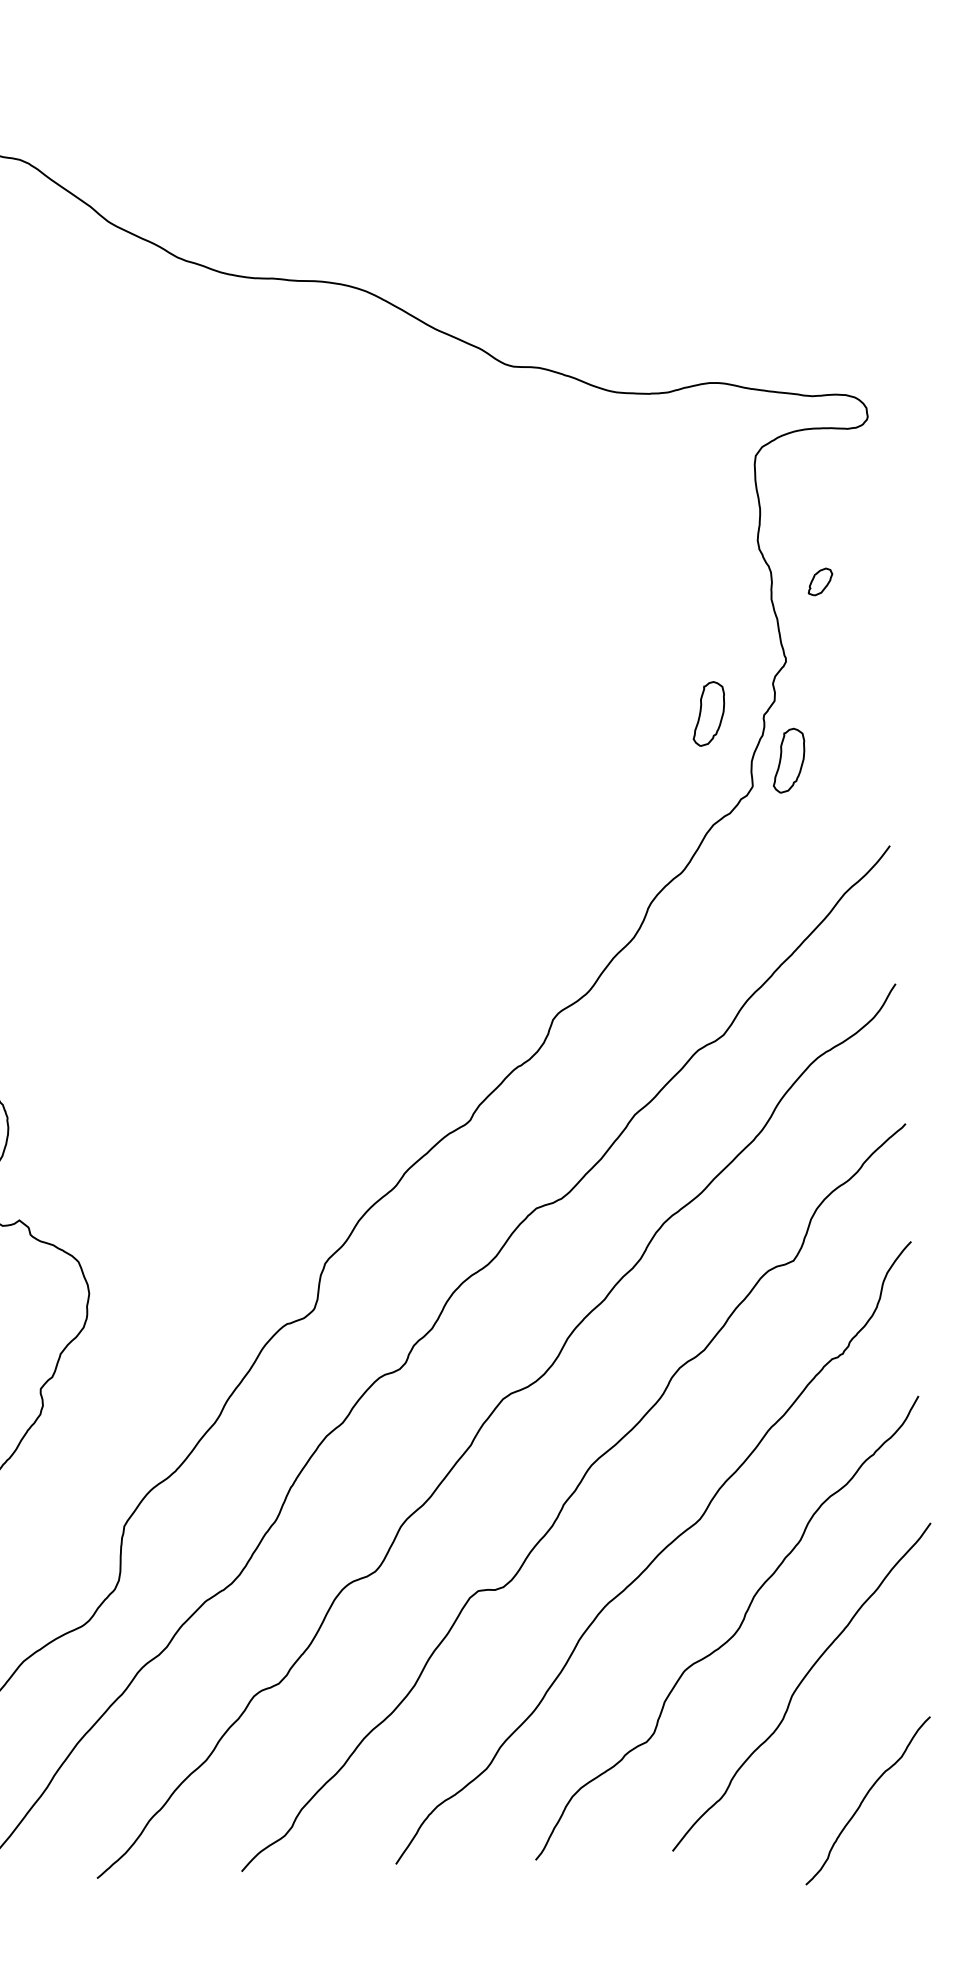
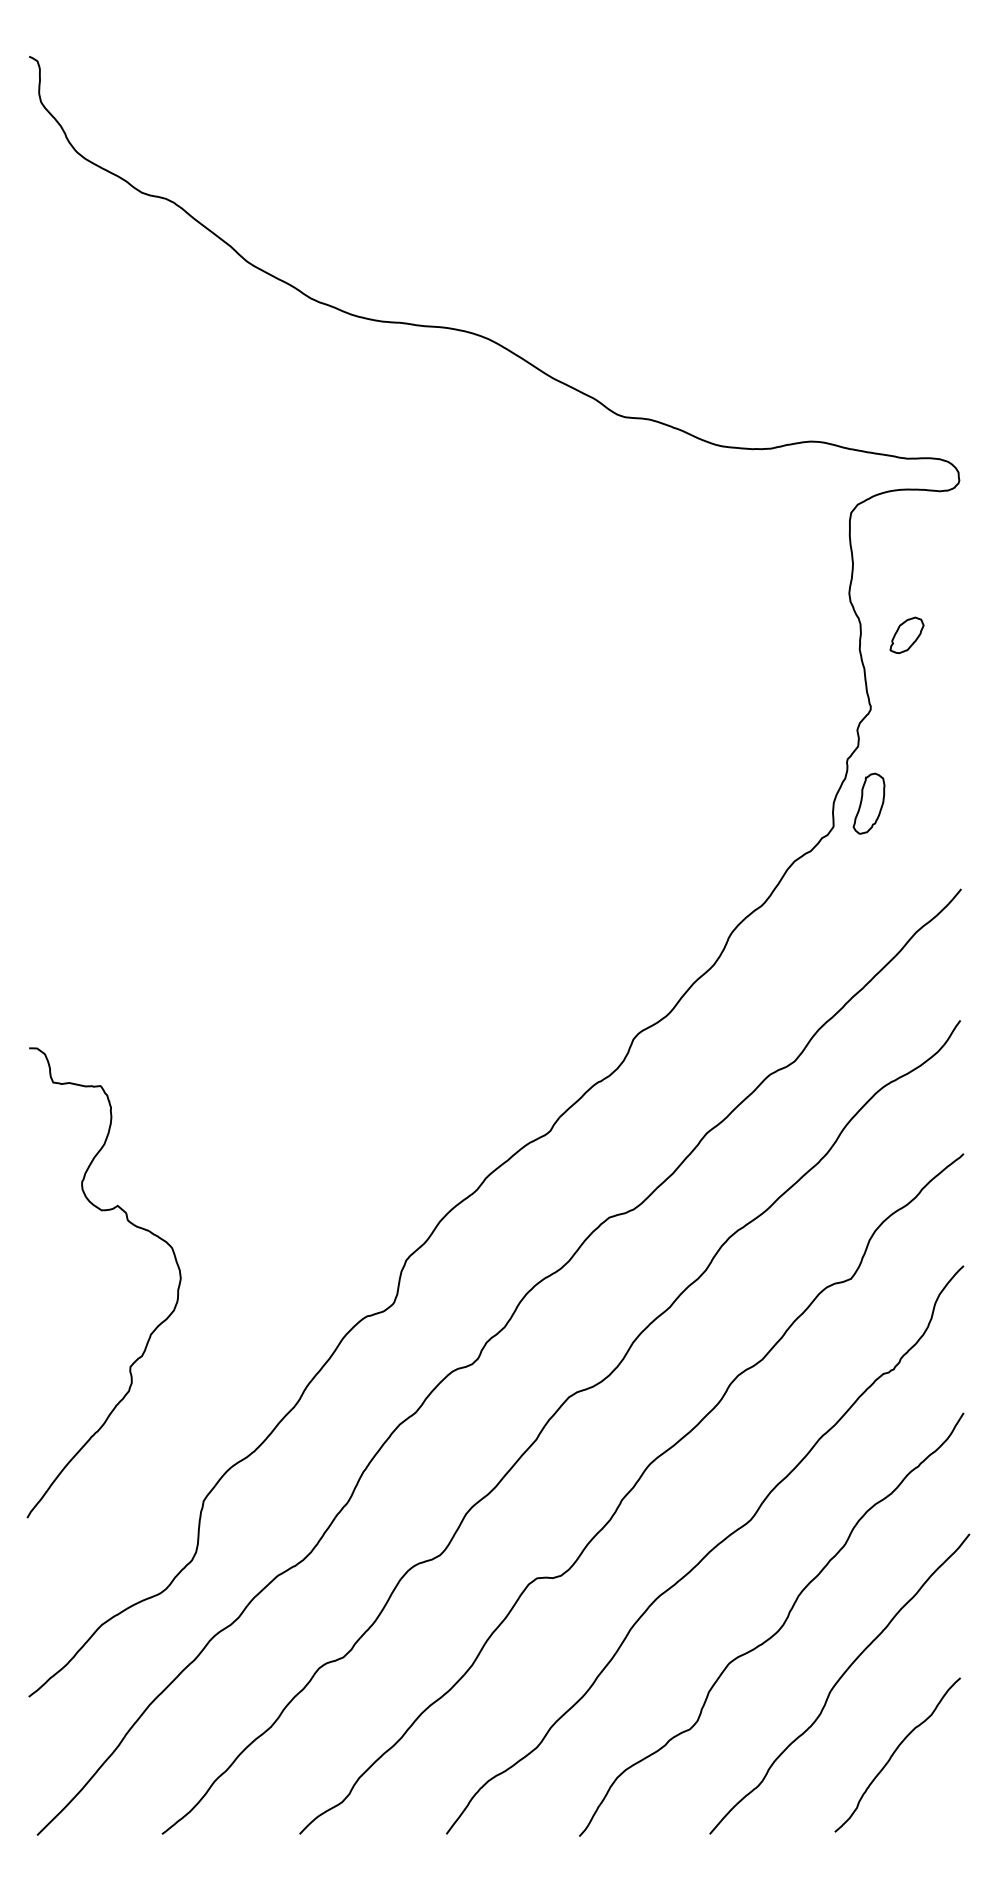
part: (819, 582) -> (906, 635), size x1.43
part: (708, 713) -> (794, 755), removed
curve: (865, 1798) -> (895, 1752), moved

